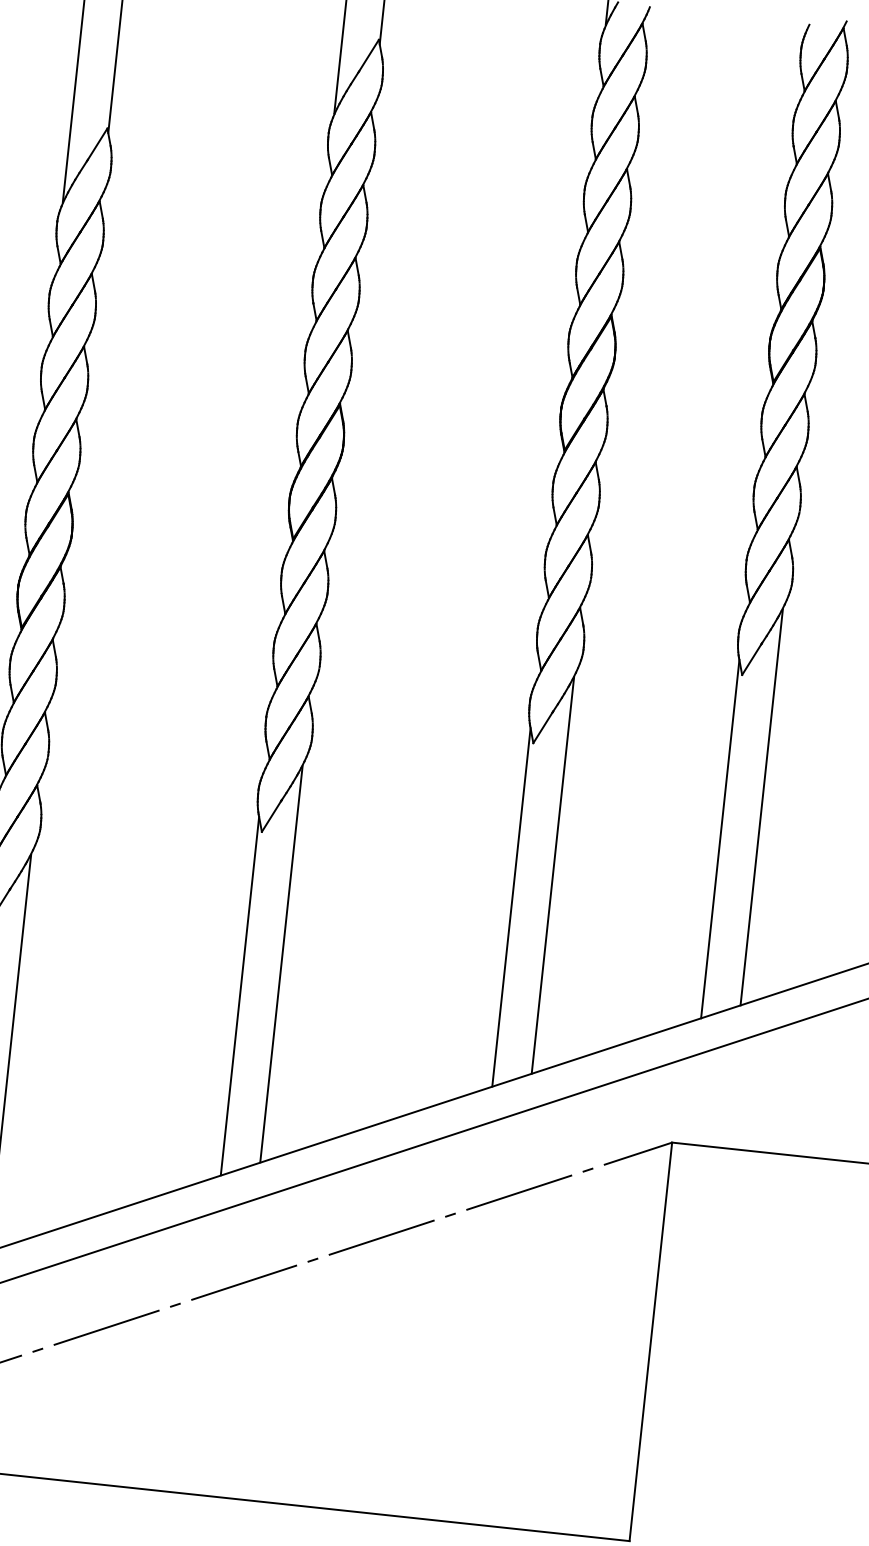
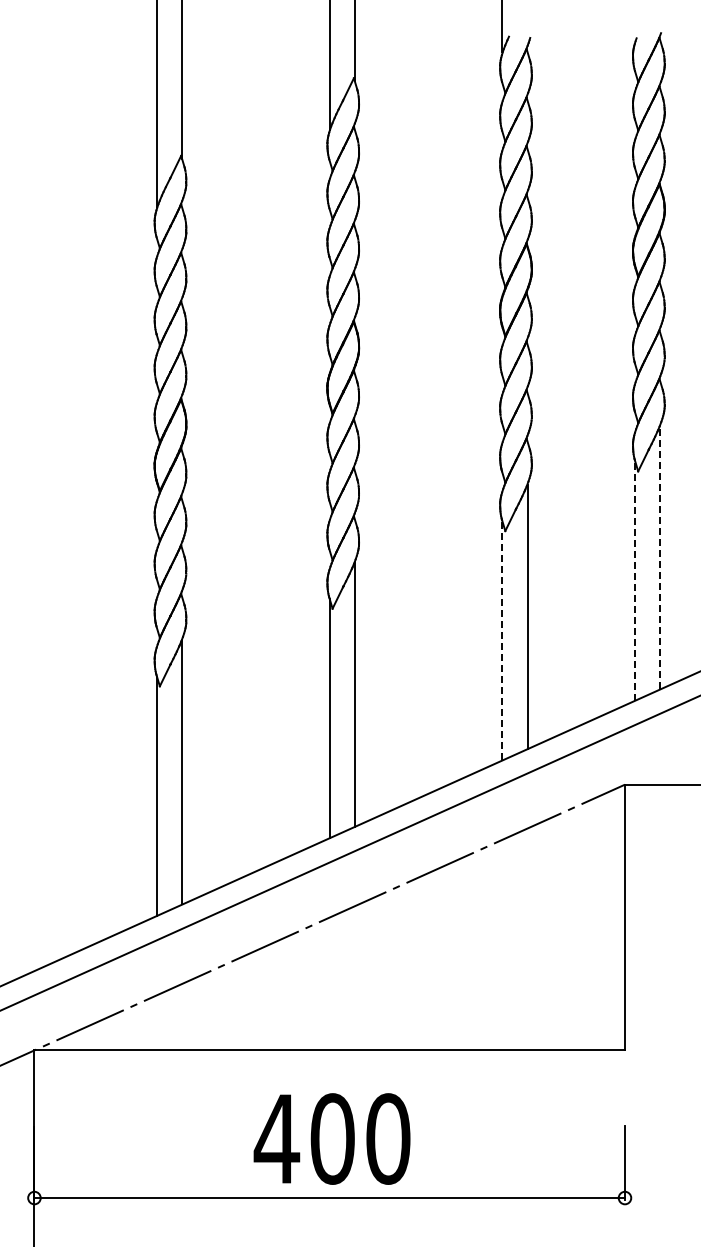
line: (761, 806) -> (660, 556), solid -> dashed
line: (720, 838) -> (635, 580), solid -> dashed
line: (511, 906) -> (502, 640), solid -> dashed

